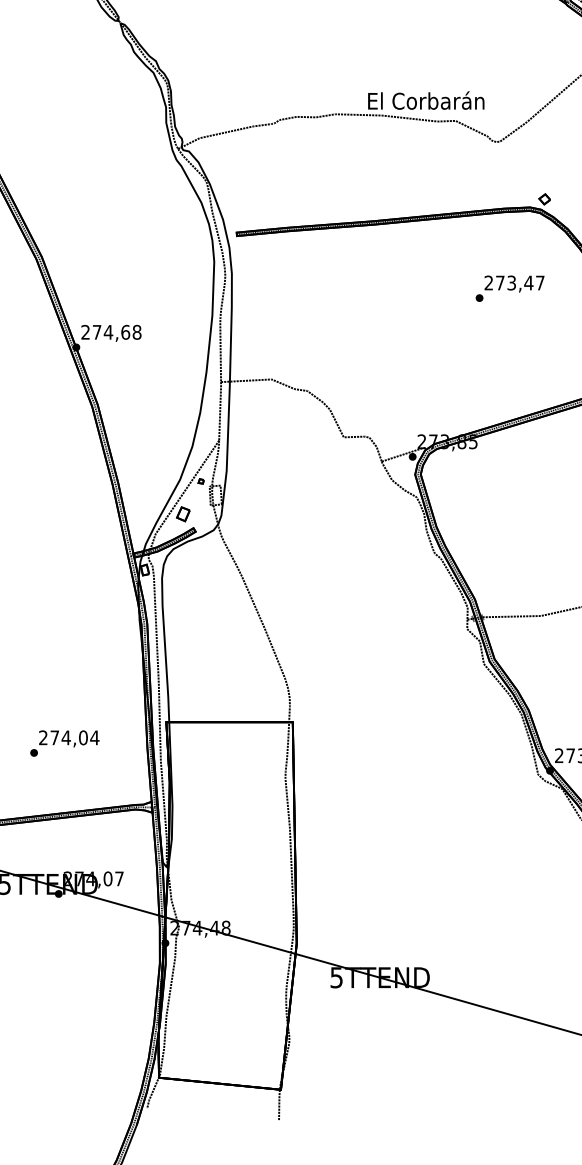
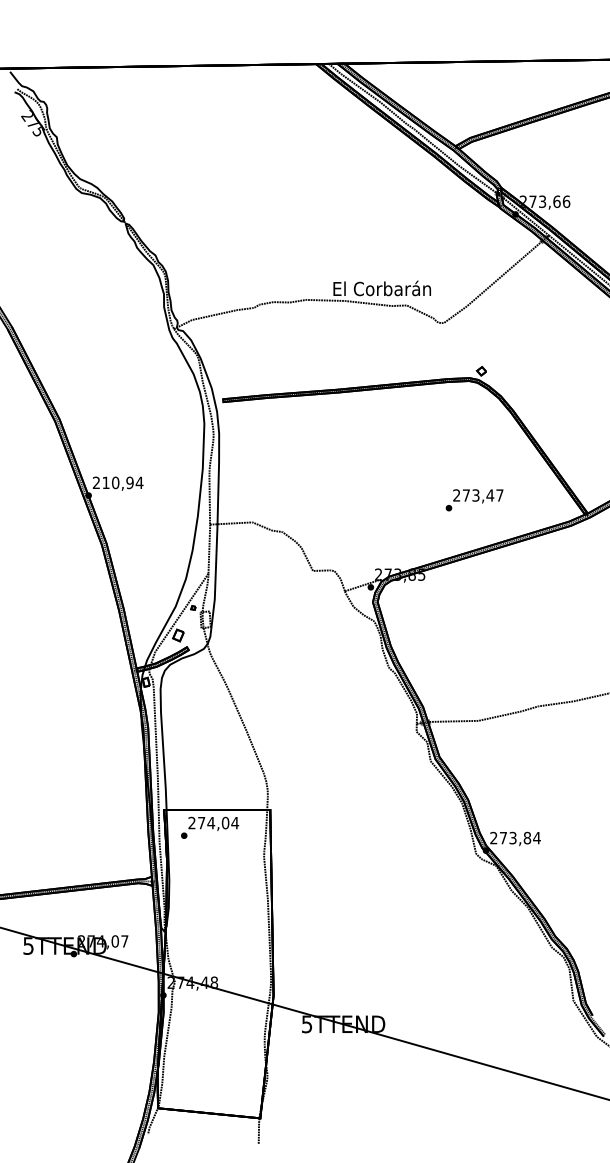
text: (509, 288) -> (474, 500), moved
text: (116, 331) -> (122, 482), 274,68 -> 210,94
text: (65, 743) -> (210, 827), moved

